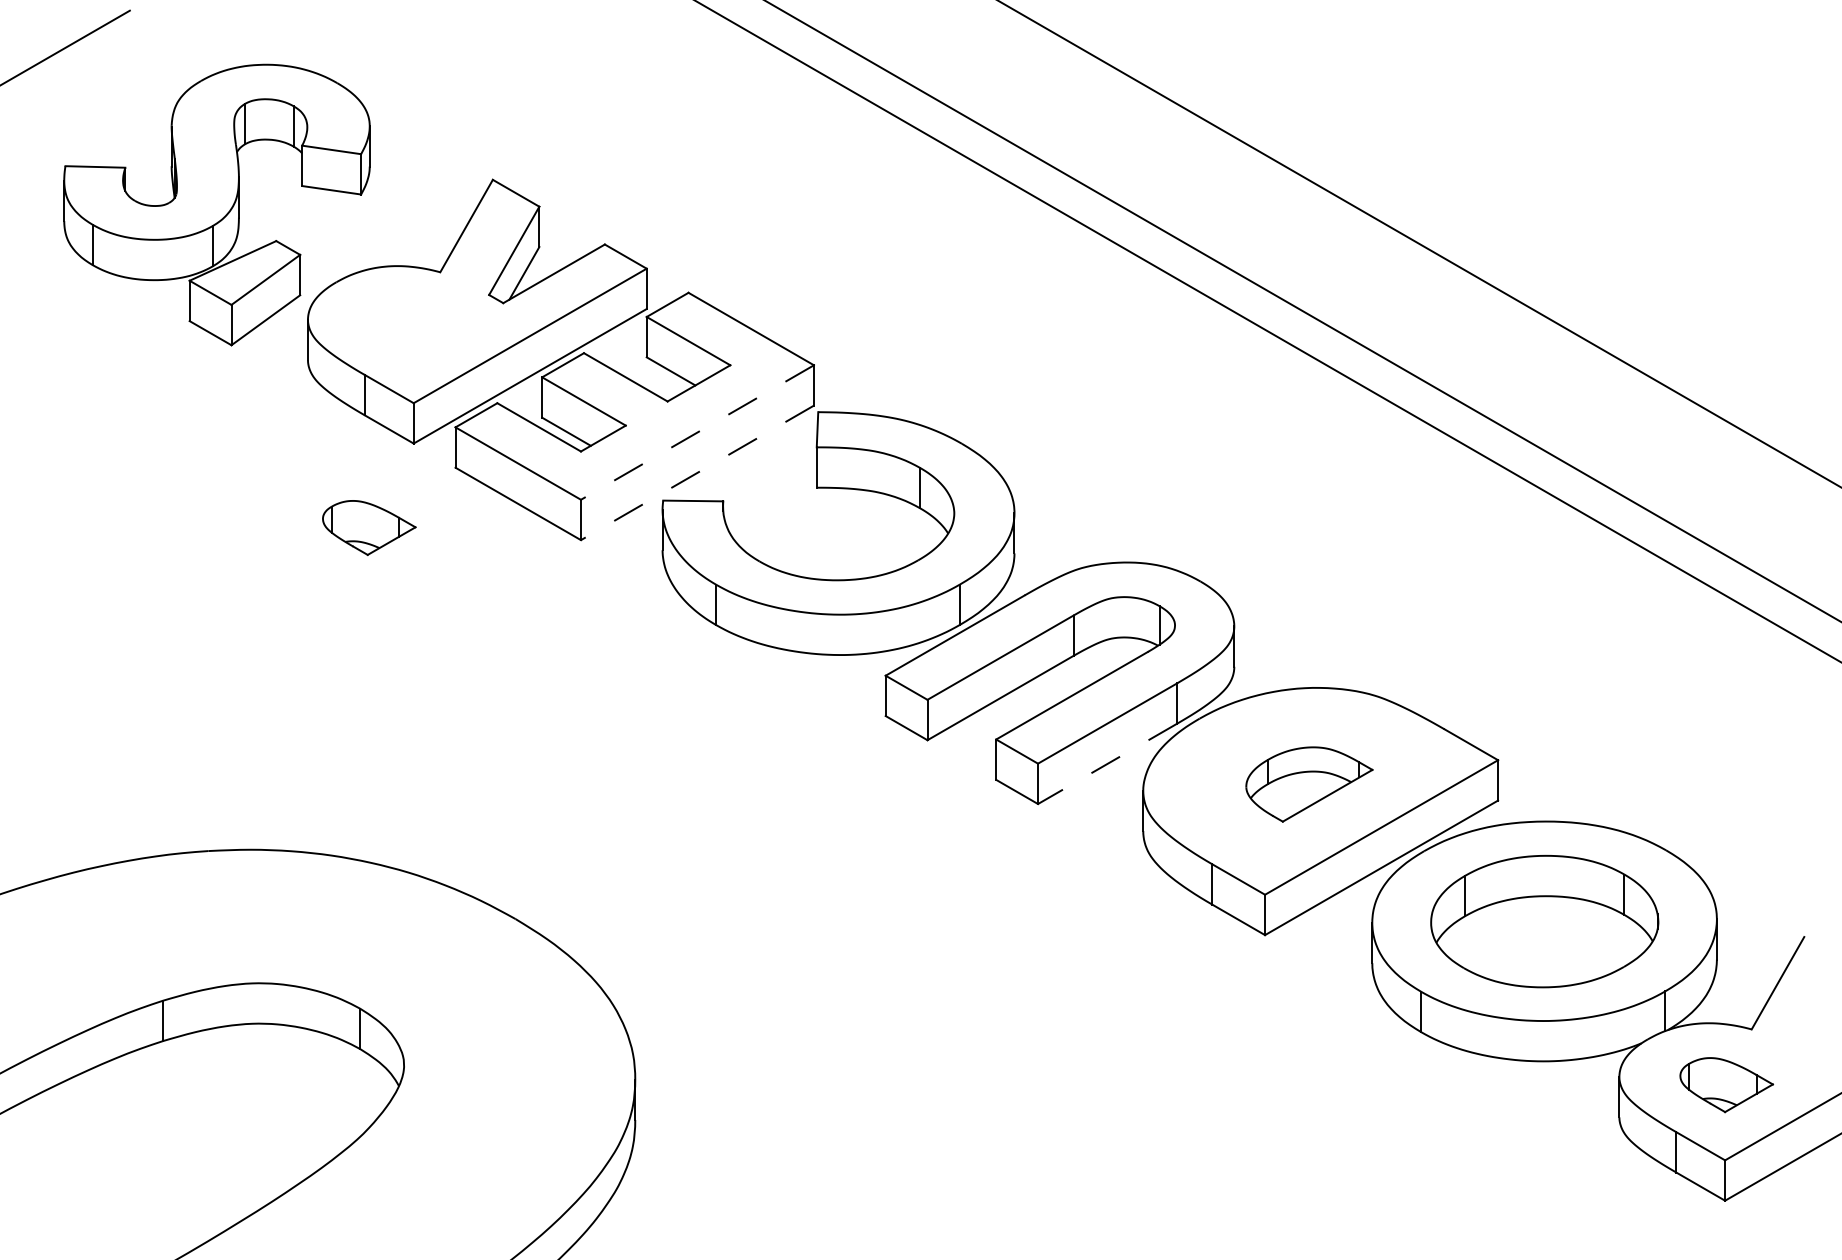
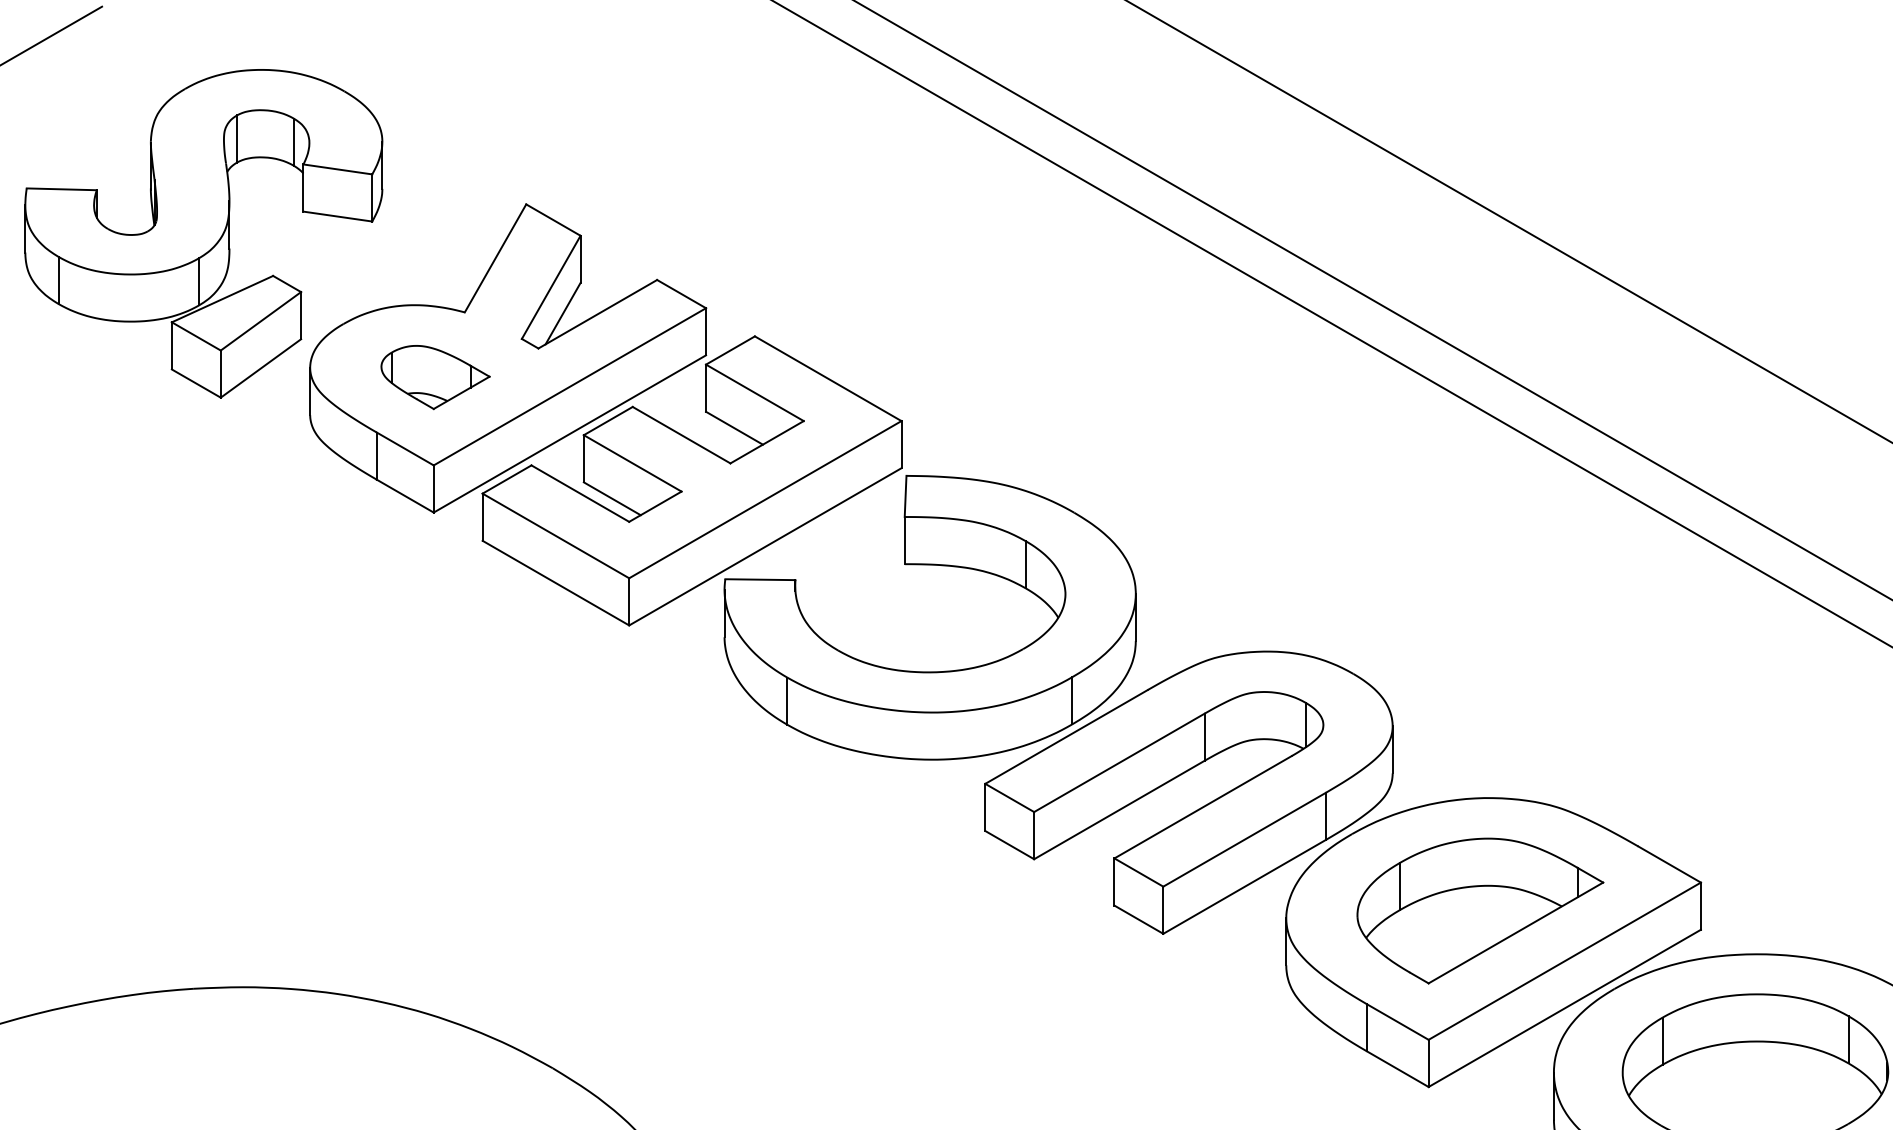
line: (697, 432) -> (765, 499), dashed -> solid
line: (697, 472) -> (765, 546), dashed -> solid
part: (369, 527) -> (435, 376), moved
line: (1107, 764) -> (1244, 887), dashed -> solid
part: (1309, 784) -> (1480, 910), size x1.67

